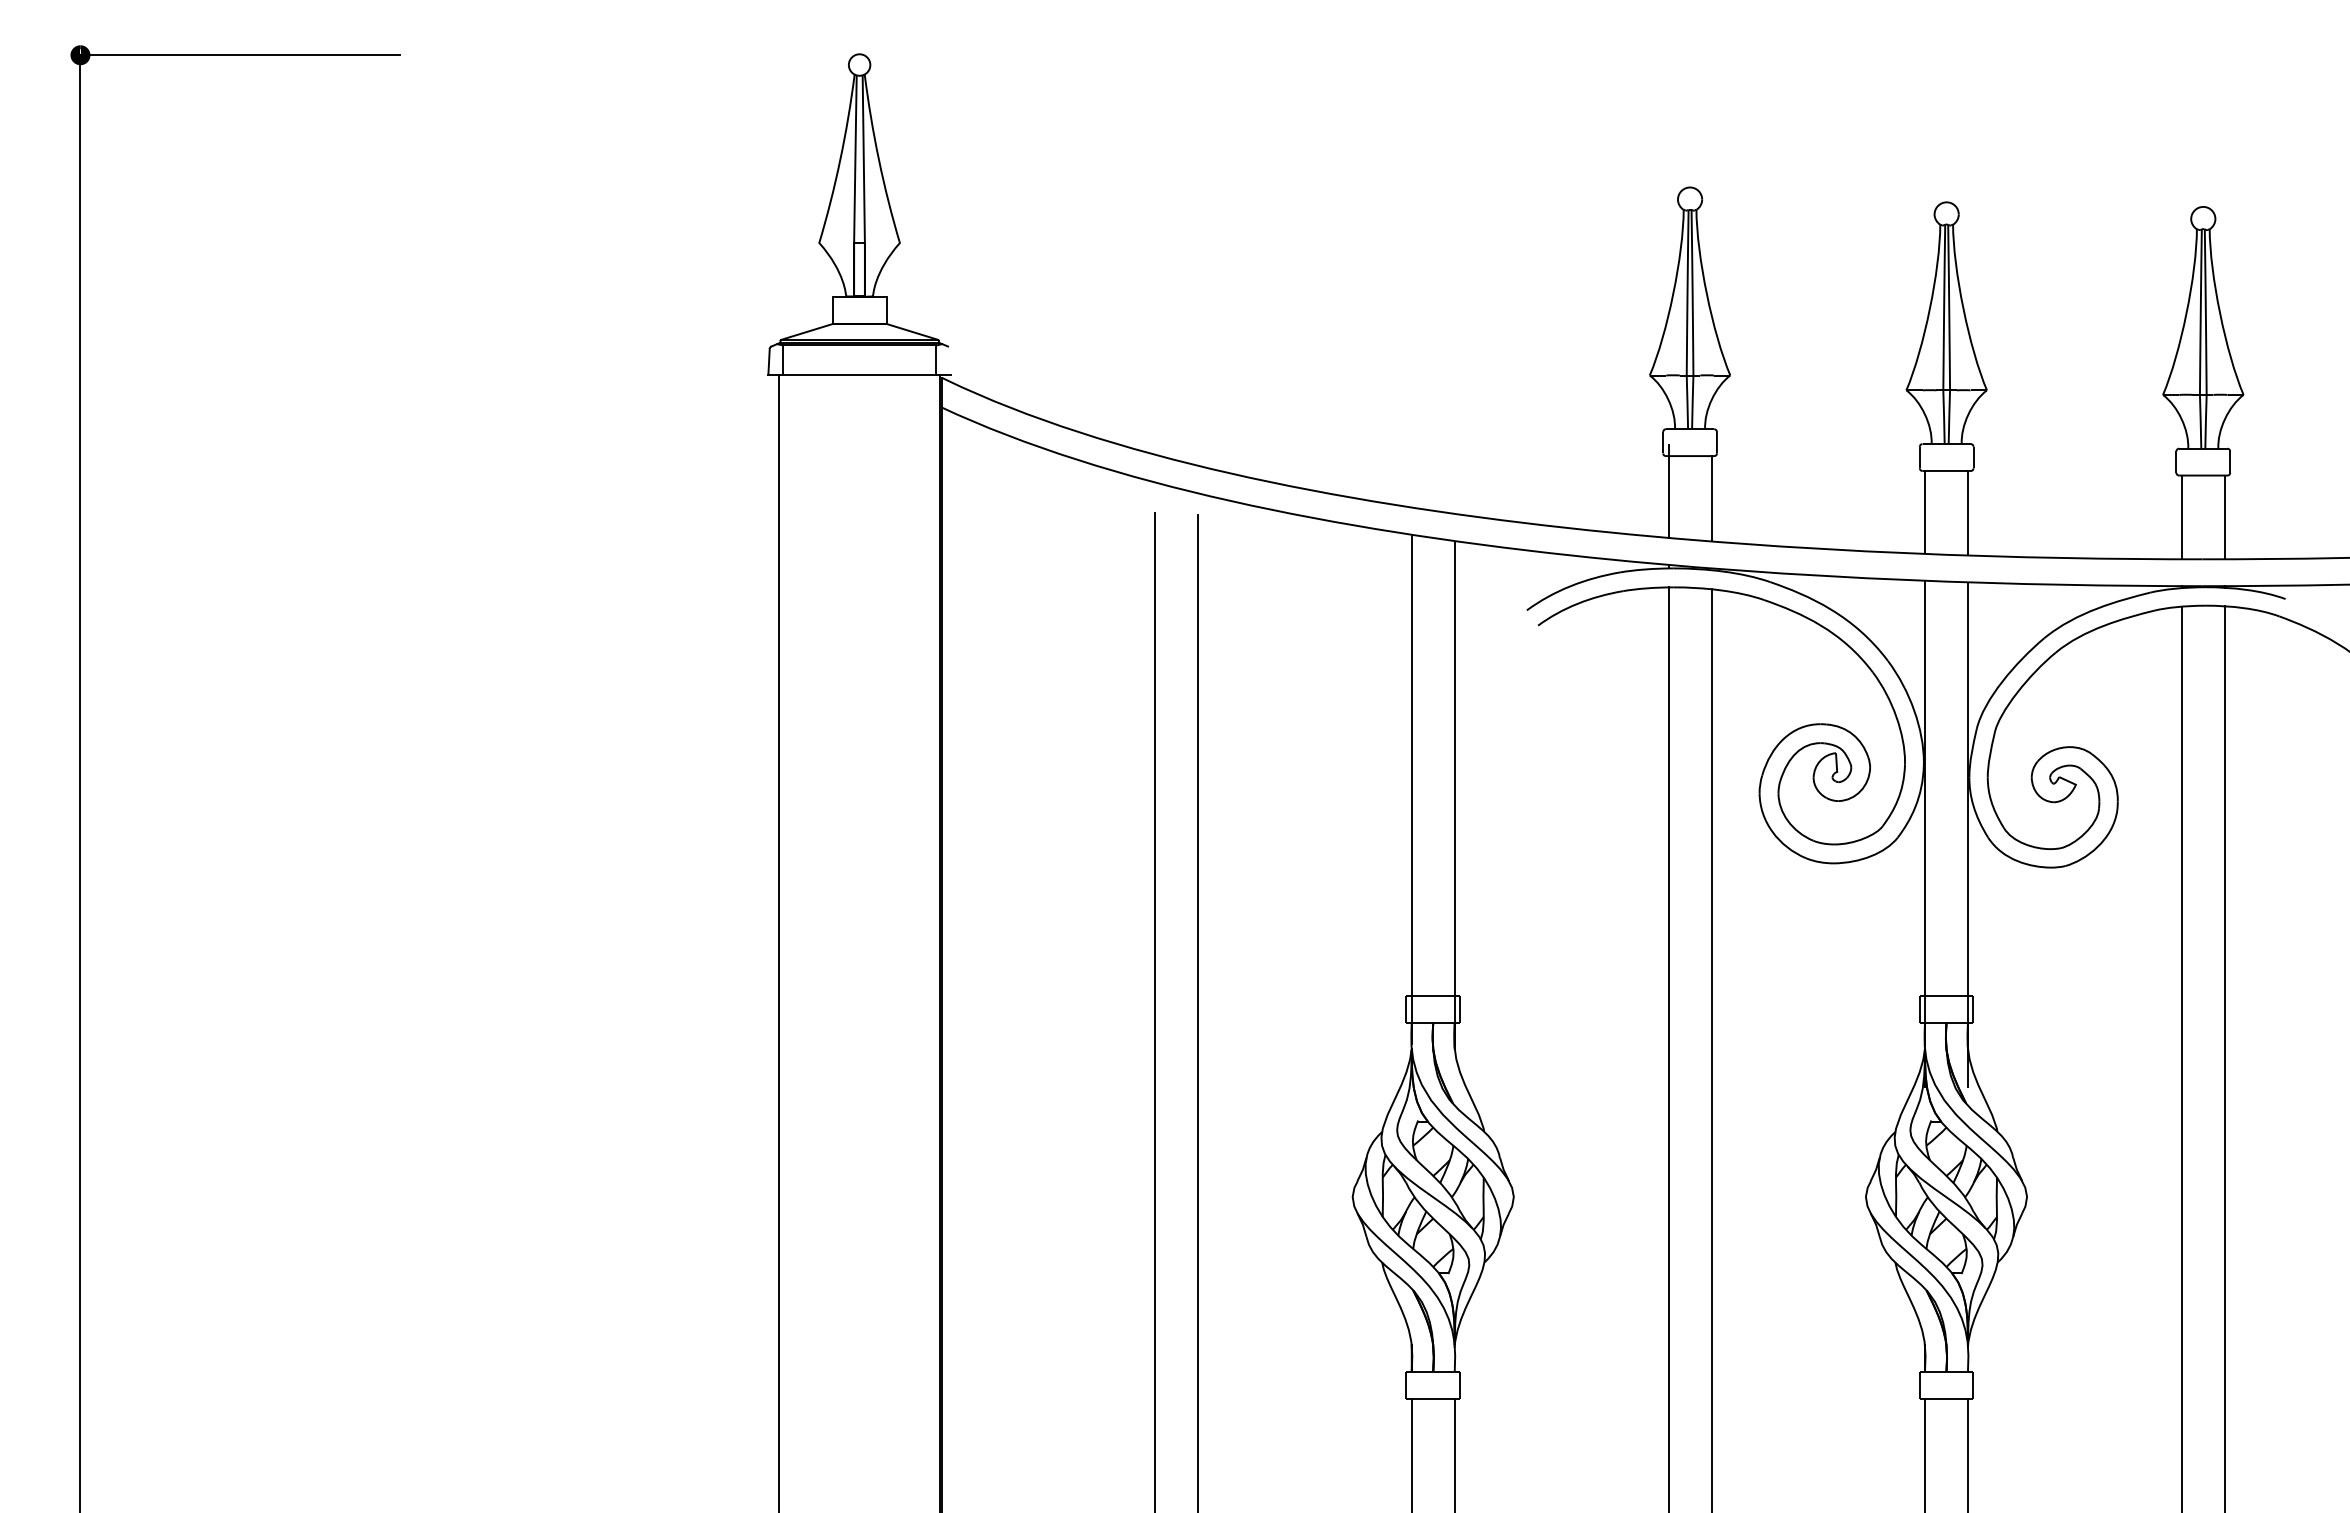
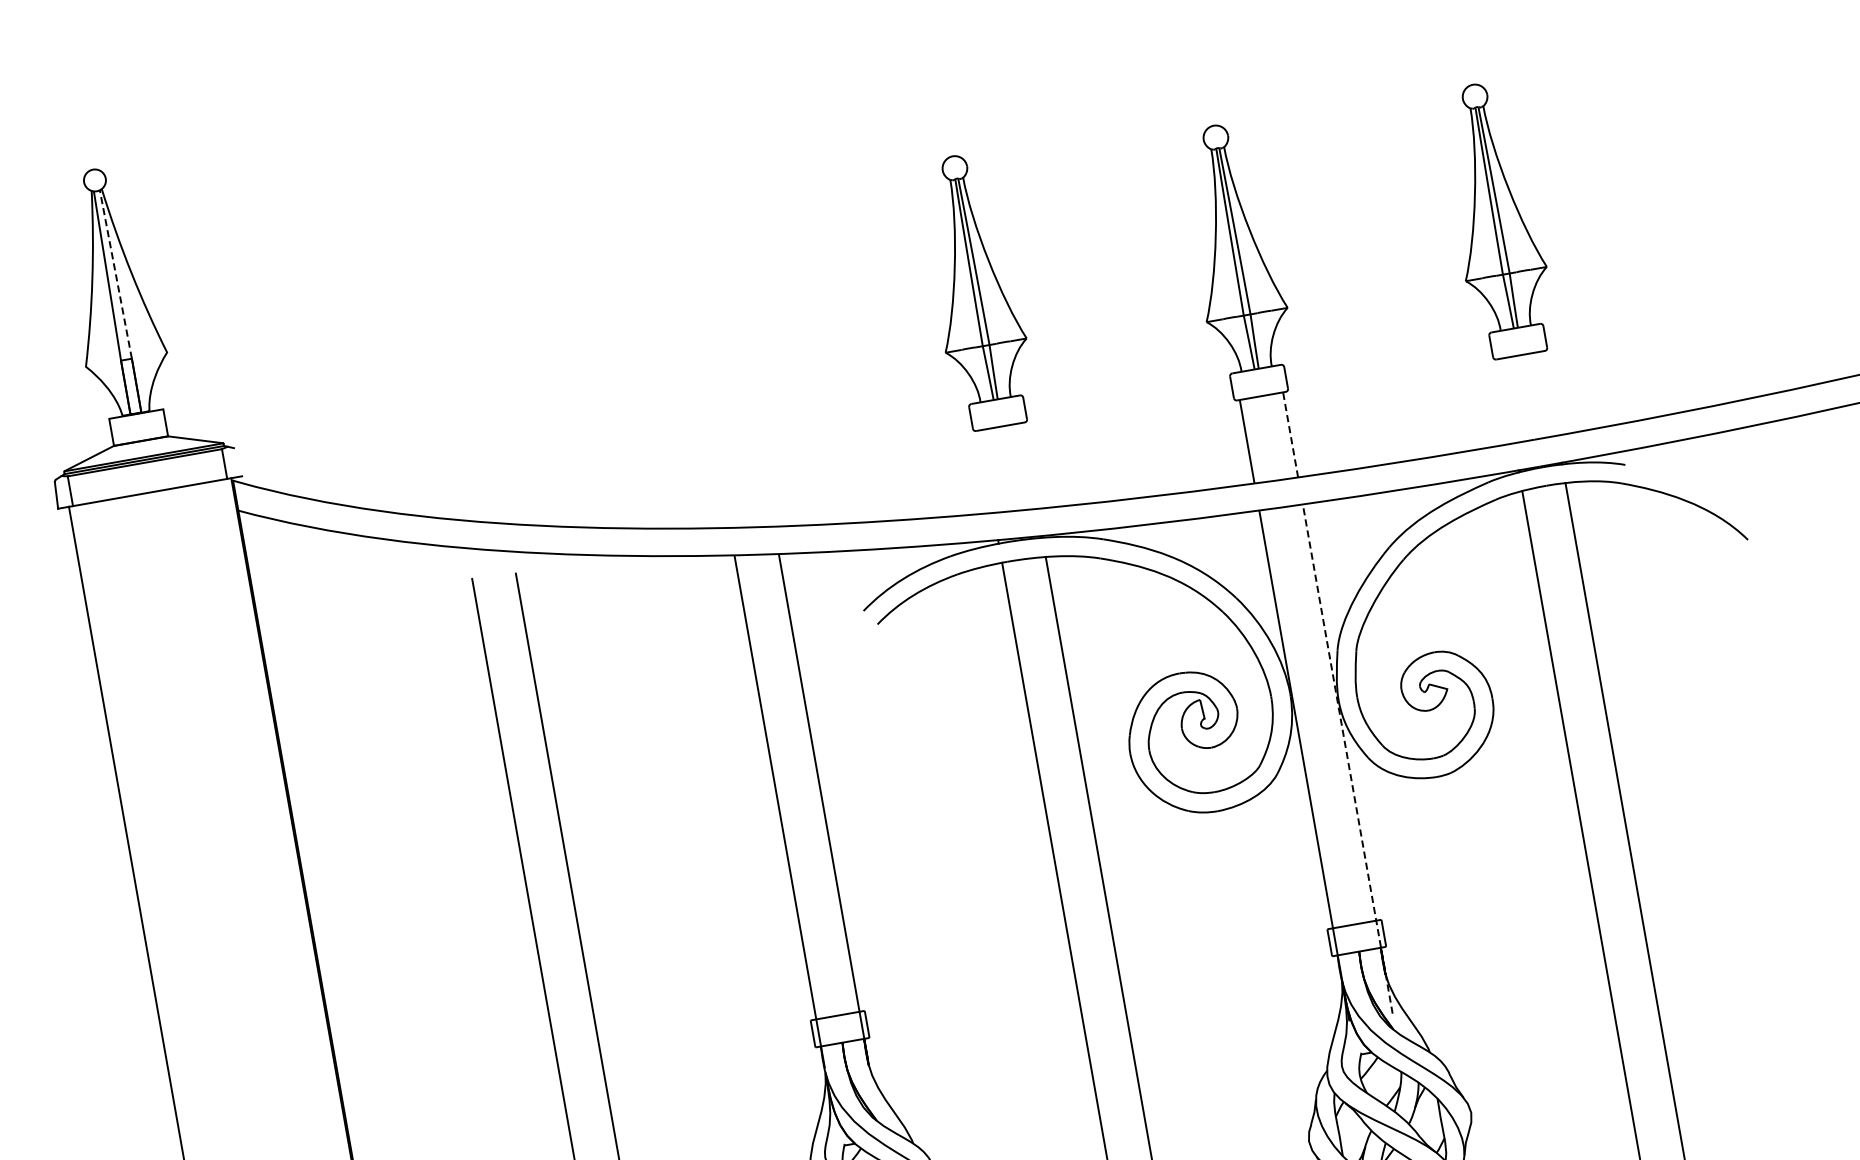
line: (863, 159) -> (115, 274), solid -> dashed
line: (1668, 490) -> (984, 465), removed
line: (1711, 498) -> (1029, 465), removed
line: (1968, 512) -> (1290, 434), solid -> dashed
line: (2181, 517) -> (1506, 401), removed
line: (2224, 517) -> (1549, 393), removed
line: (1968, 835) -> (1348, 759), solid -> dashed

